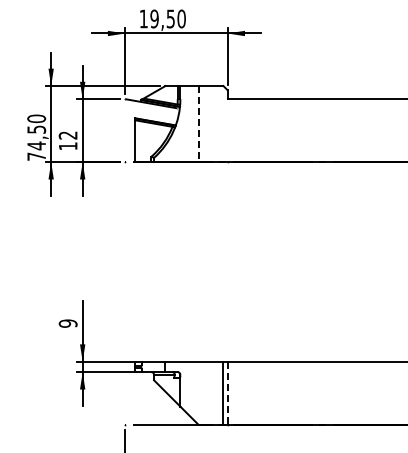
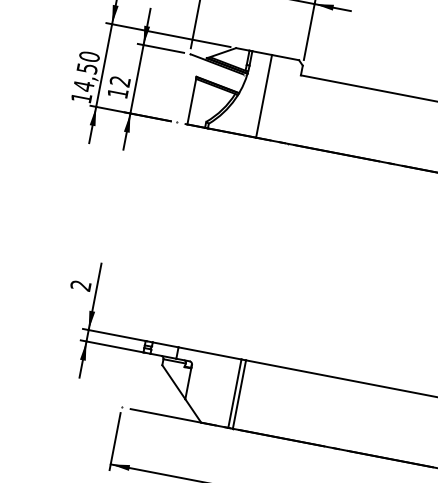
line: (198, 124) -> (263, 96), dashed -> solid
text: (36, 156) -> (81, 97), 74,50 -> 14,50
text: (67, 323) -> (80, 285), 9 -> 2
line: (227, 393) -> (239, 394), dashed -> solid

